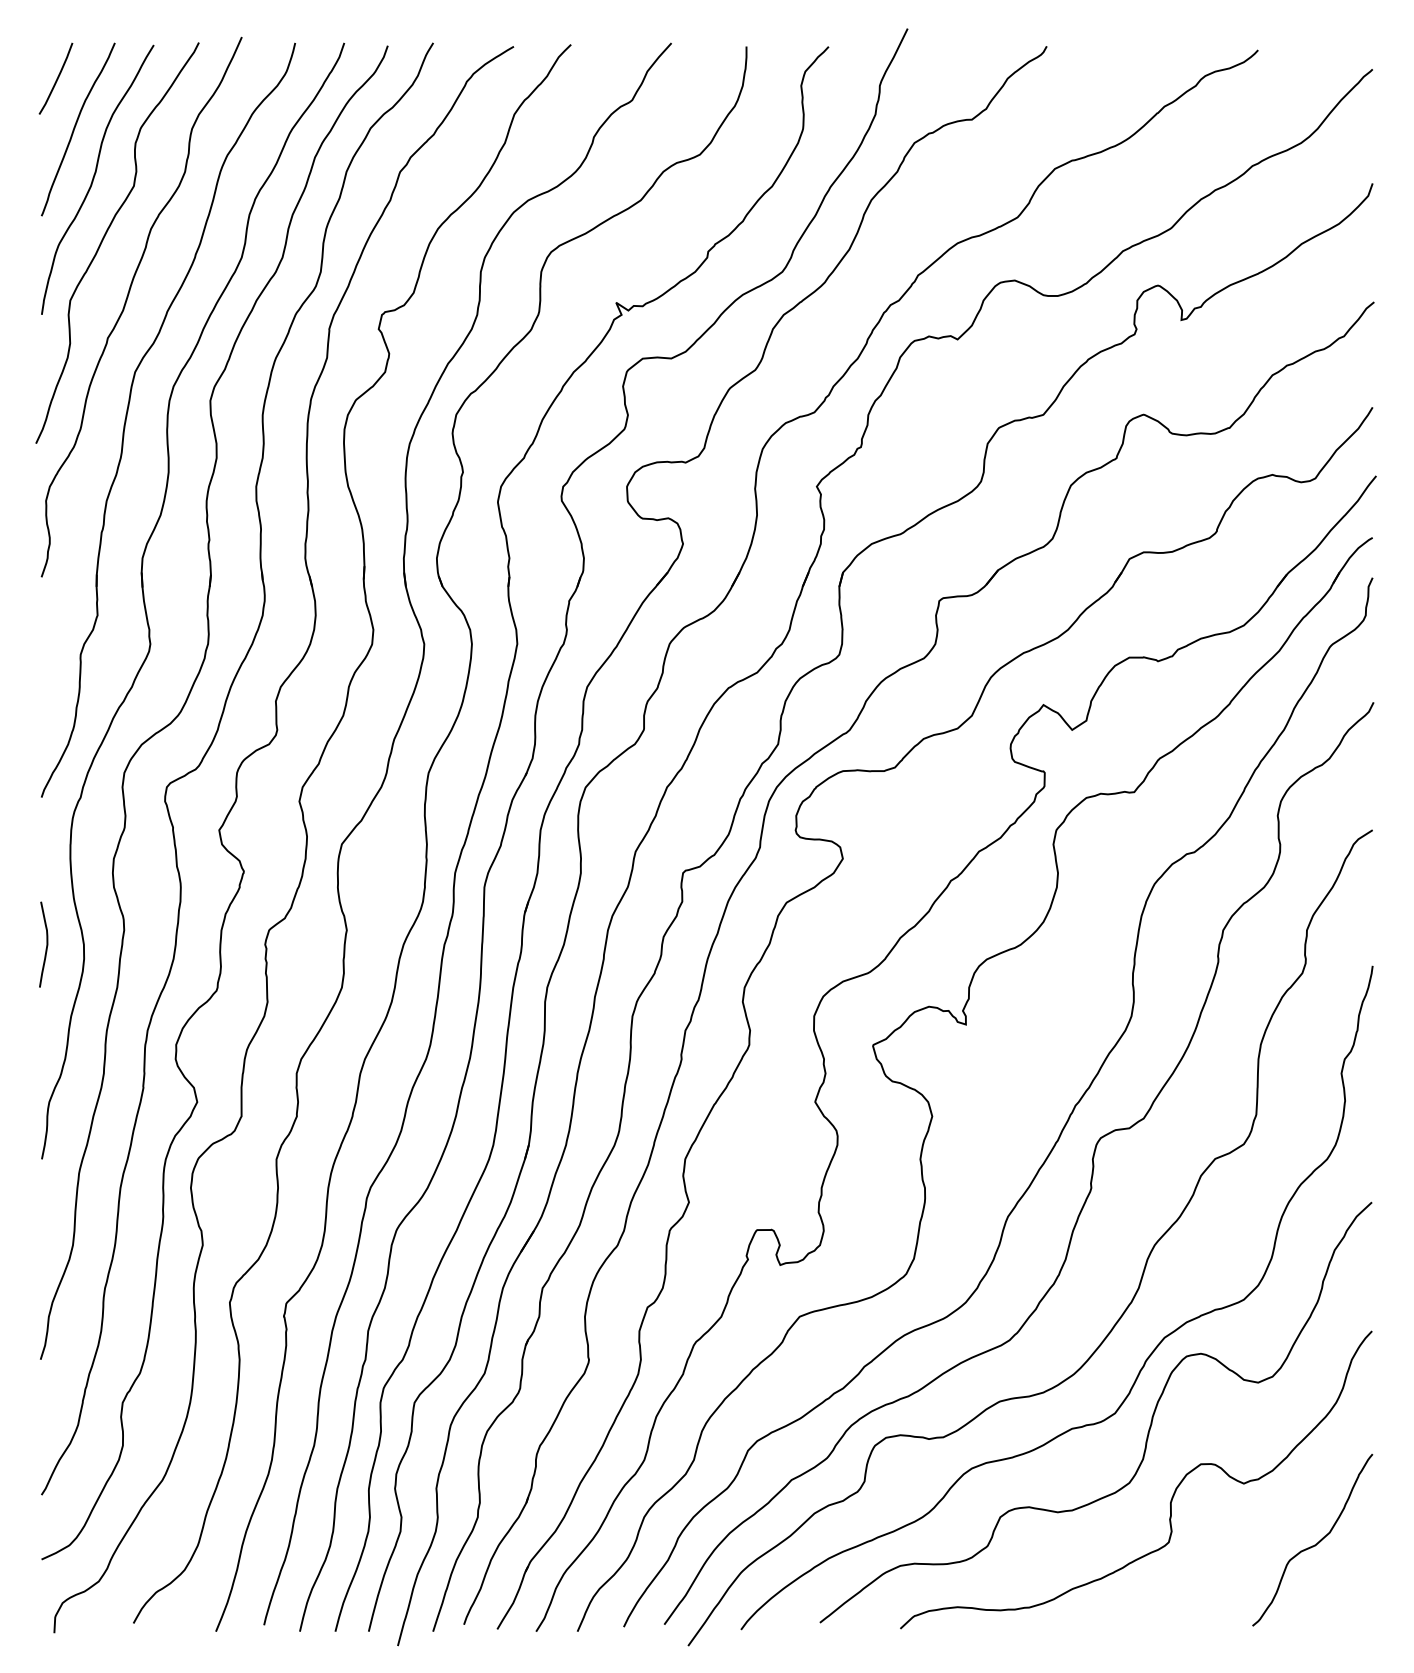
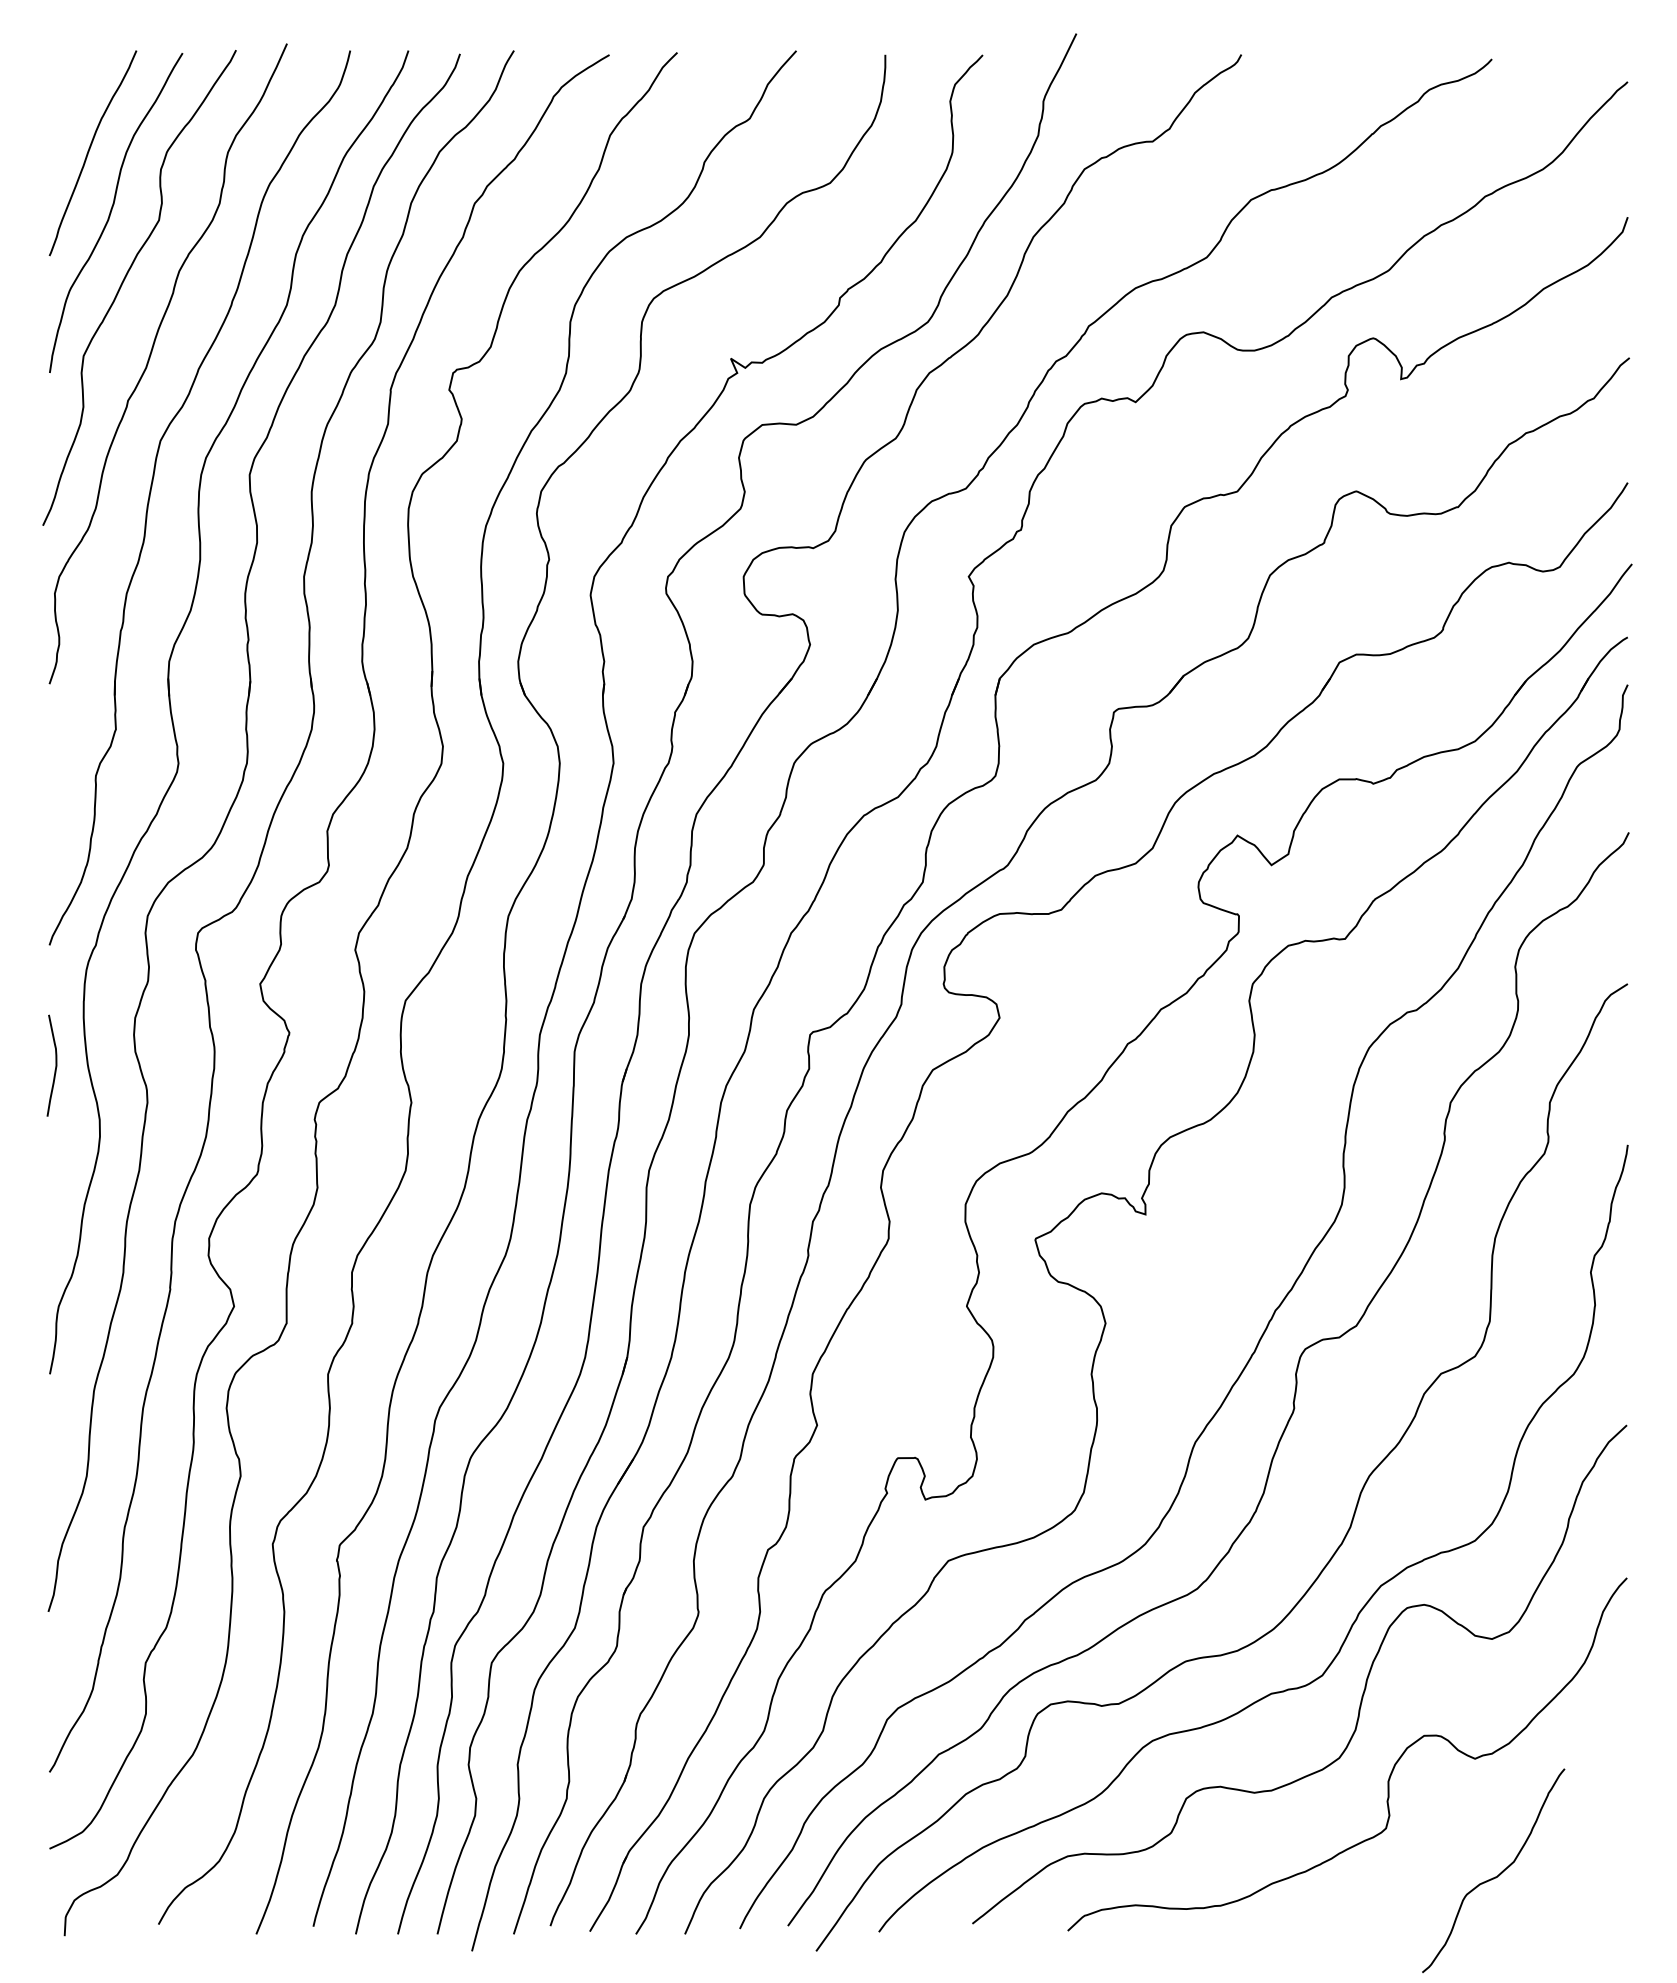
curve: (56, 78) -> (67, 92), removed
curve: (46, 944) -> (55, 1065), moved
curve: (1314, 1544) -> (1495, 1876), moved

